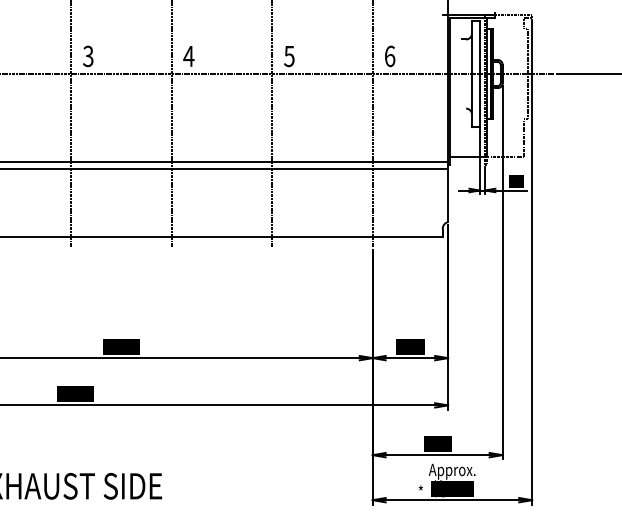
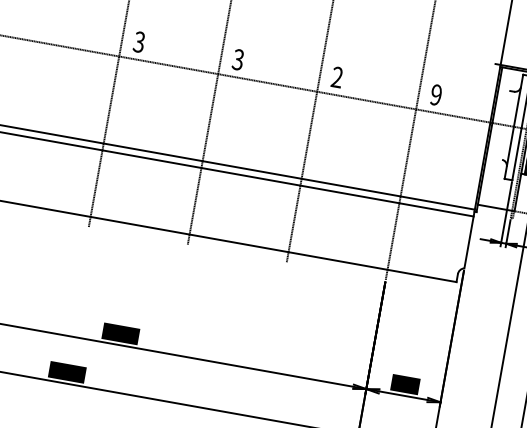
text: (188, 56) -> (237, 59), 4 -> 3
text: (289, 56) -> (337, 77), 5 -> 2
text: (389, 56) -> (435, 95), 6 -> 9

